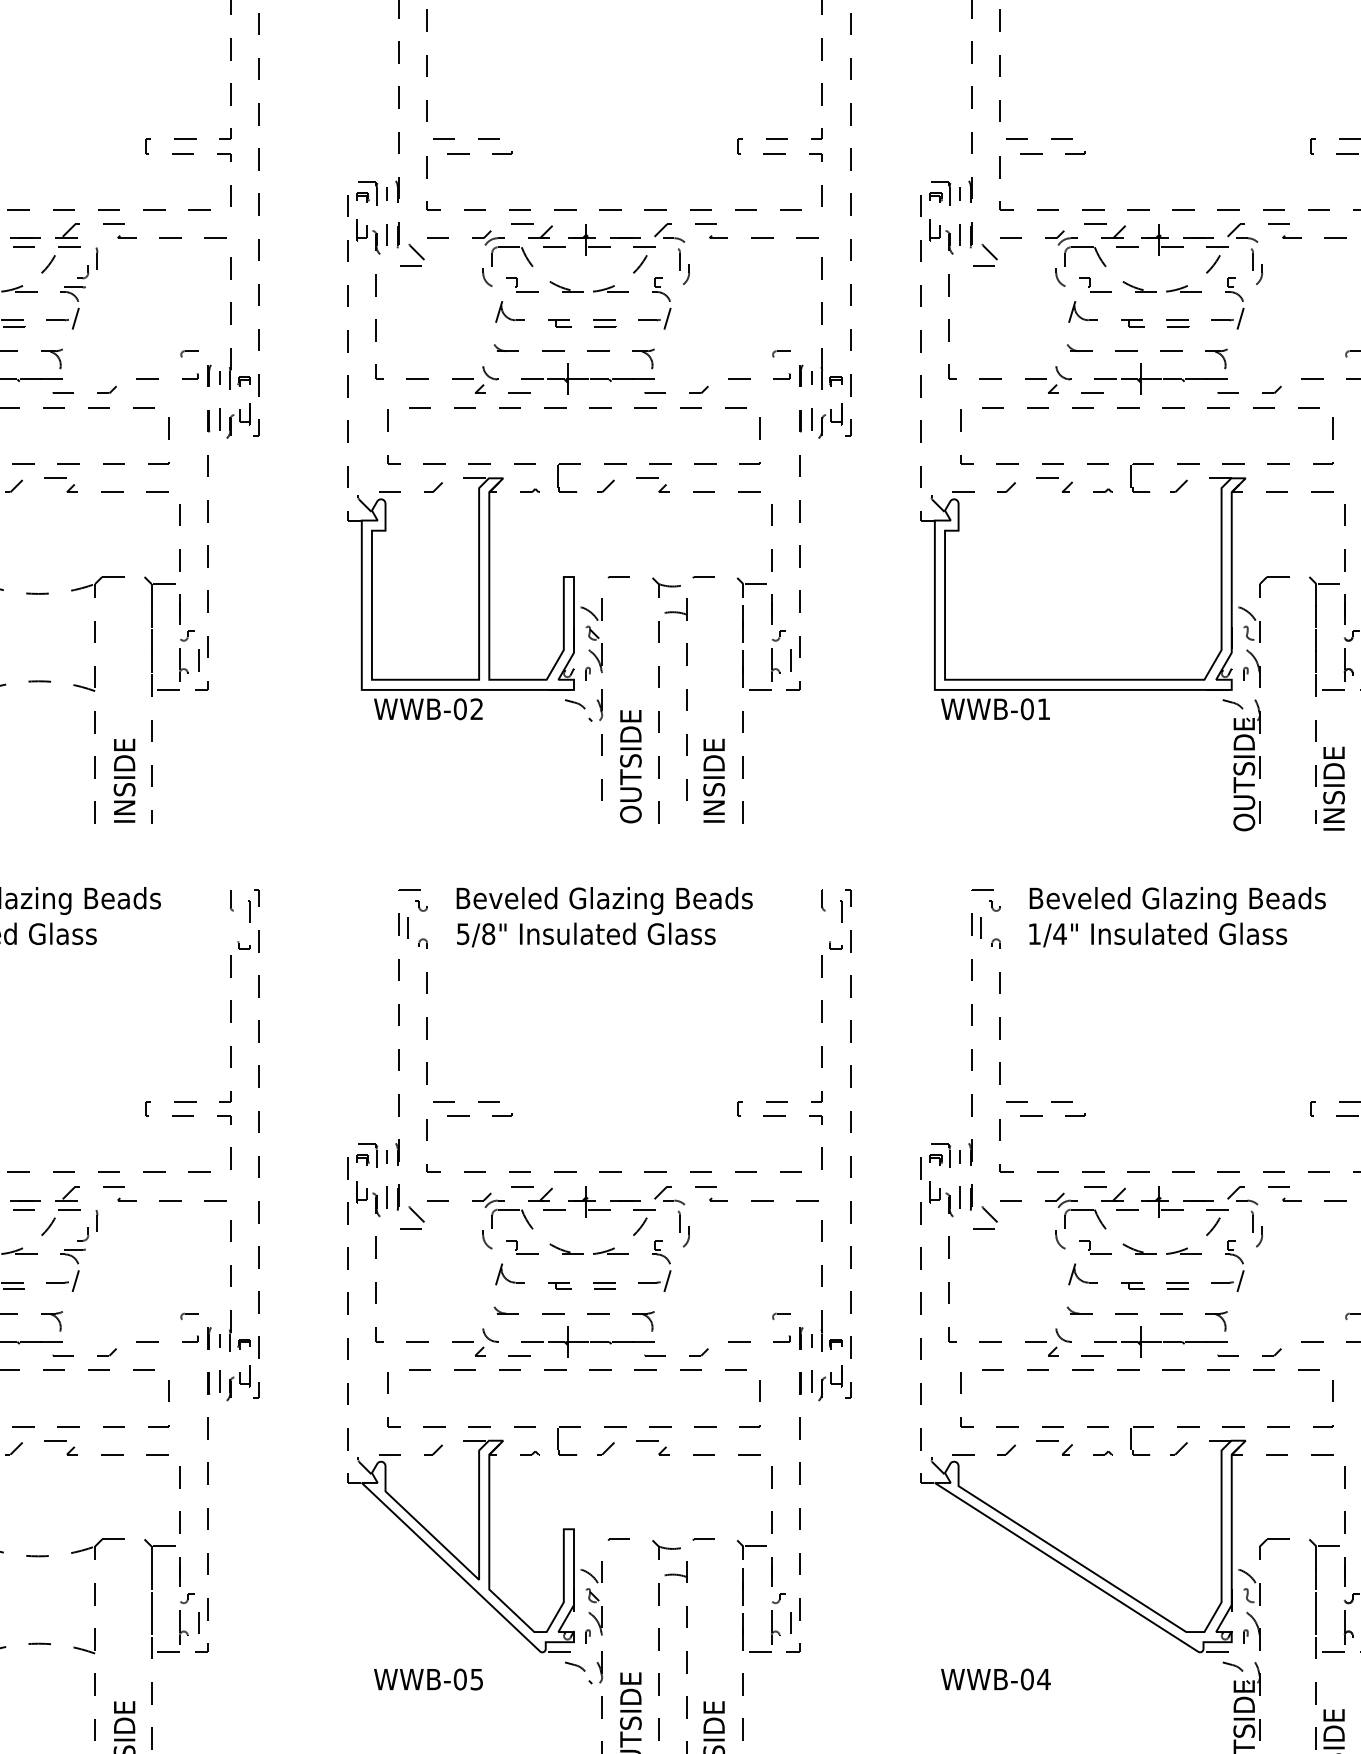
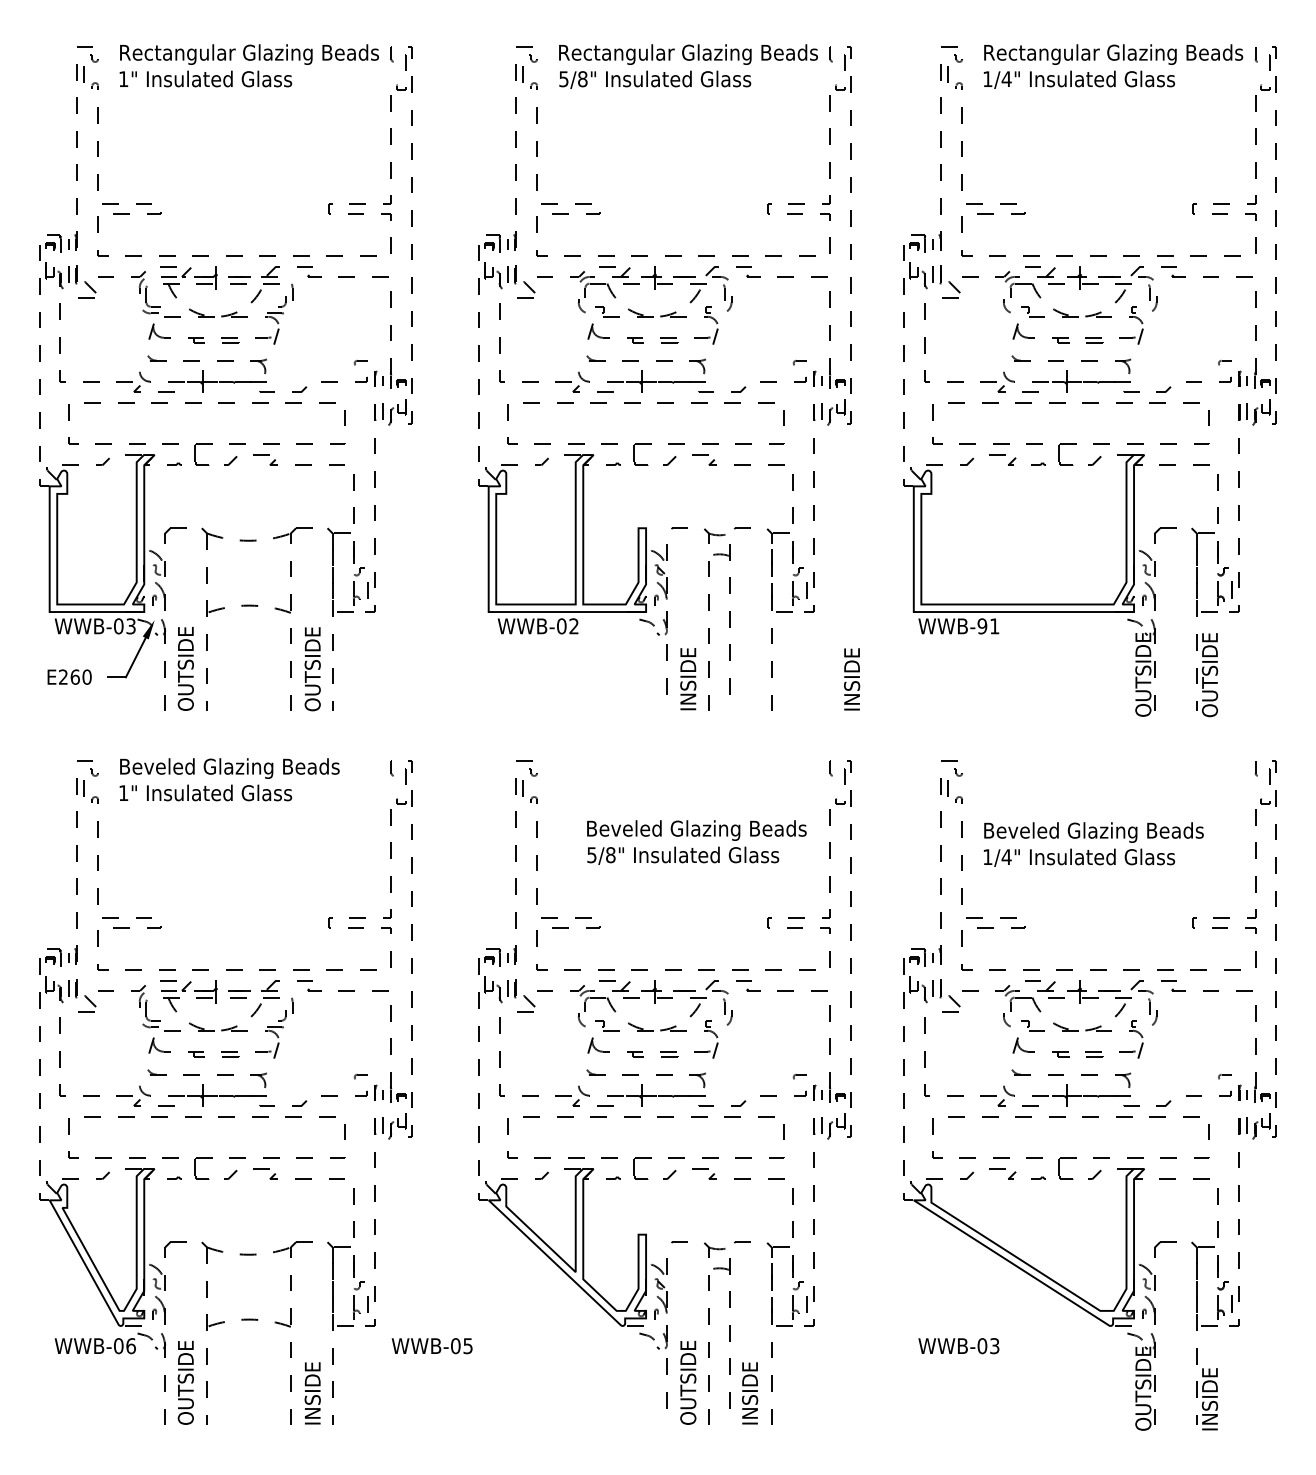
text: (1027, 709) -> (982, 626), WWB-01 -> WWB-91
text: (631, 766) -> (688, 668), OUTSIDE -> INSIDE
text: (124, 767) -> (312, 669), INSIDE -> OUTSIDE
text: (1333, 775) -> (1209, 675), INSIDE -> OUTSIDE
text: (714, 780) -> (852, 679), moved
text: (604, 917) -> (696, 842), moved
text: (1177, 917) -> (1093, 844), moved
text: (427, 1680) -> (431, 1346), moved
text: (1043, 1680) -> (994, 1346), WWB-04 -> WWB-03

